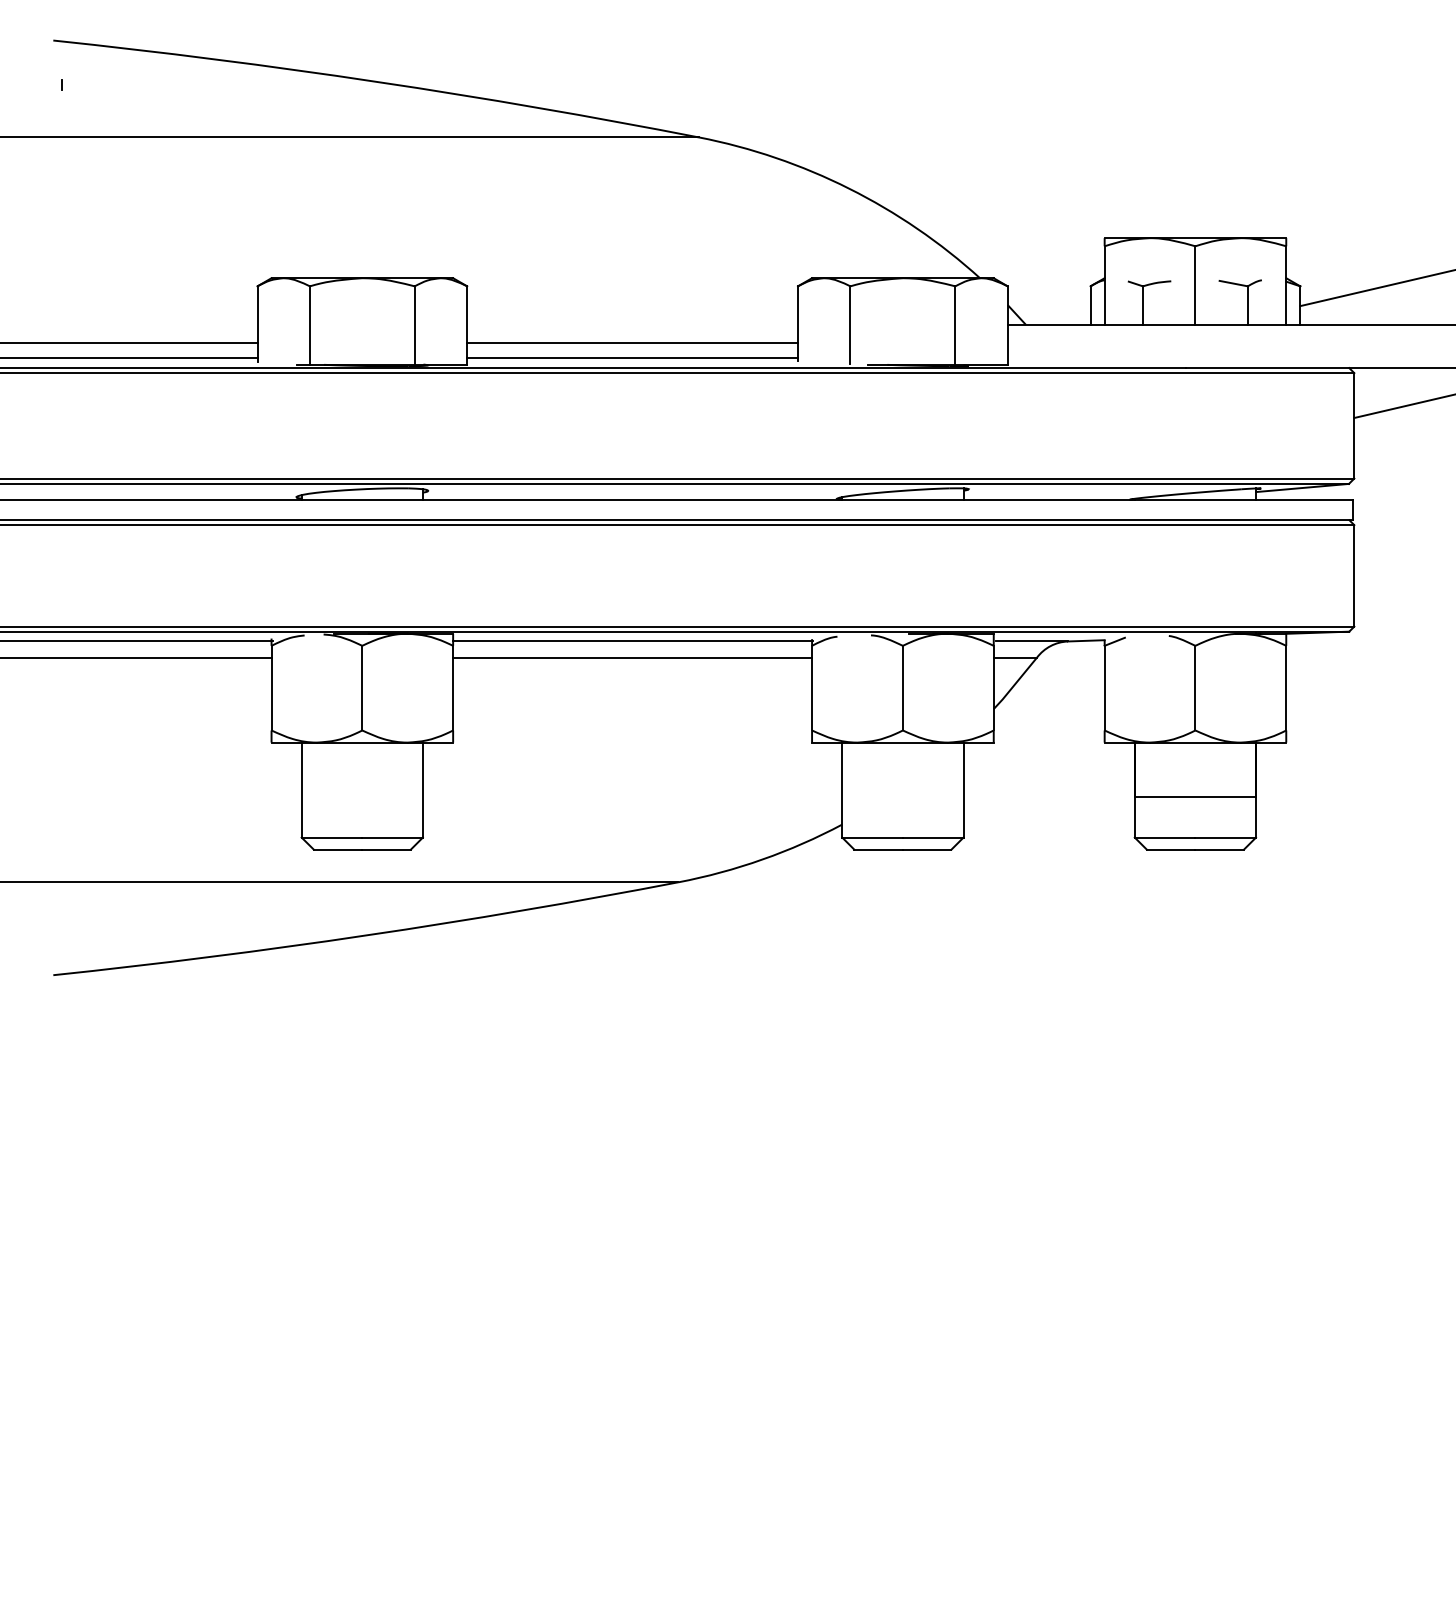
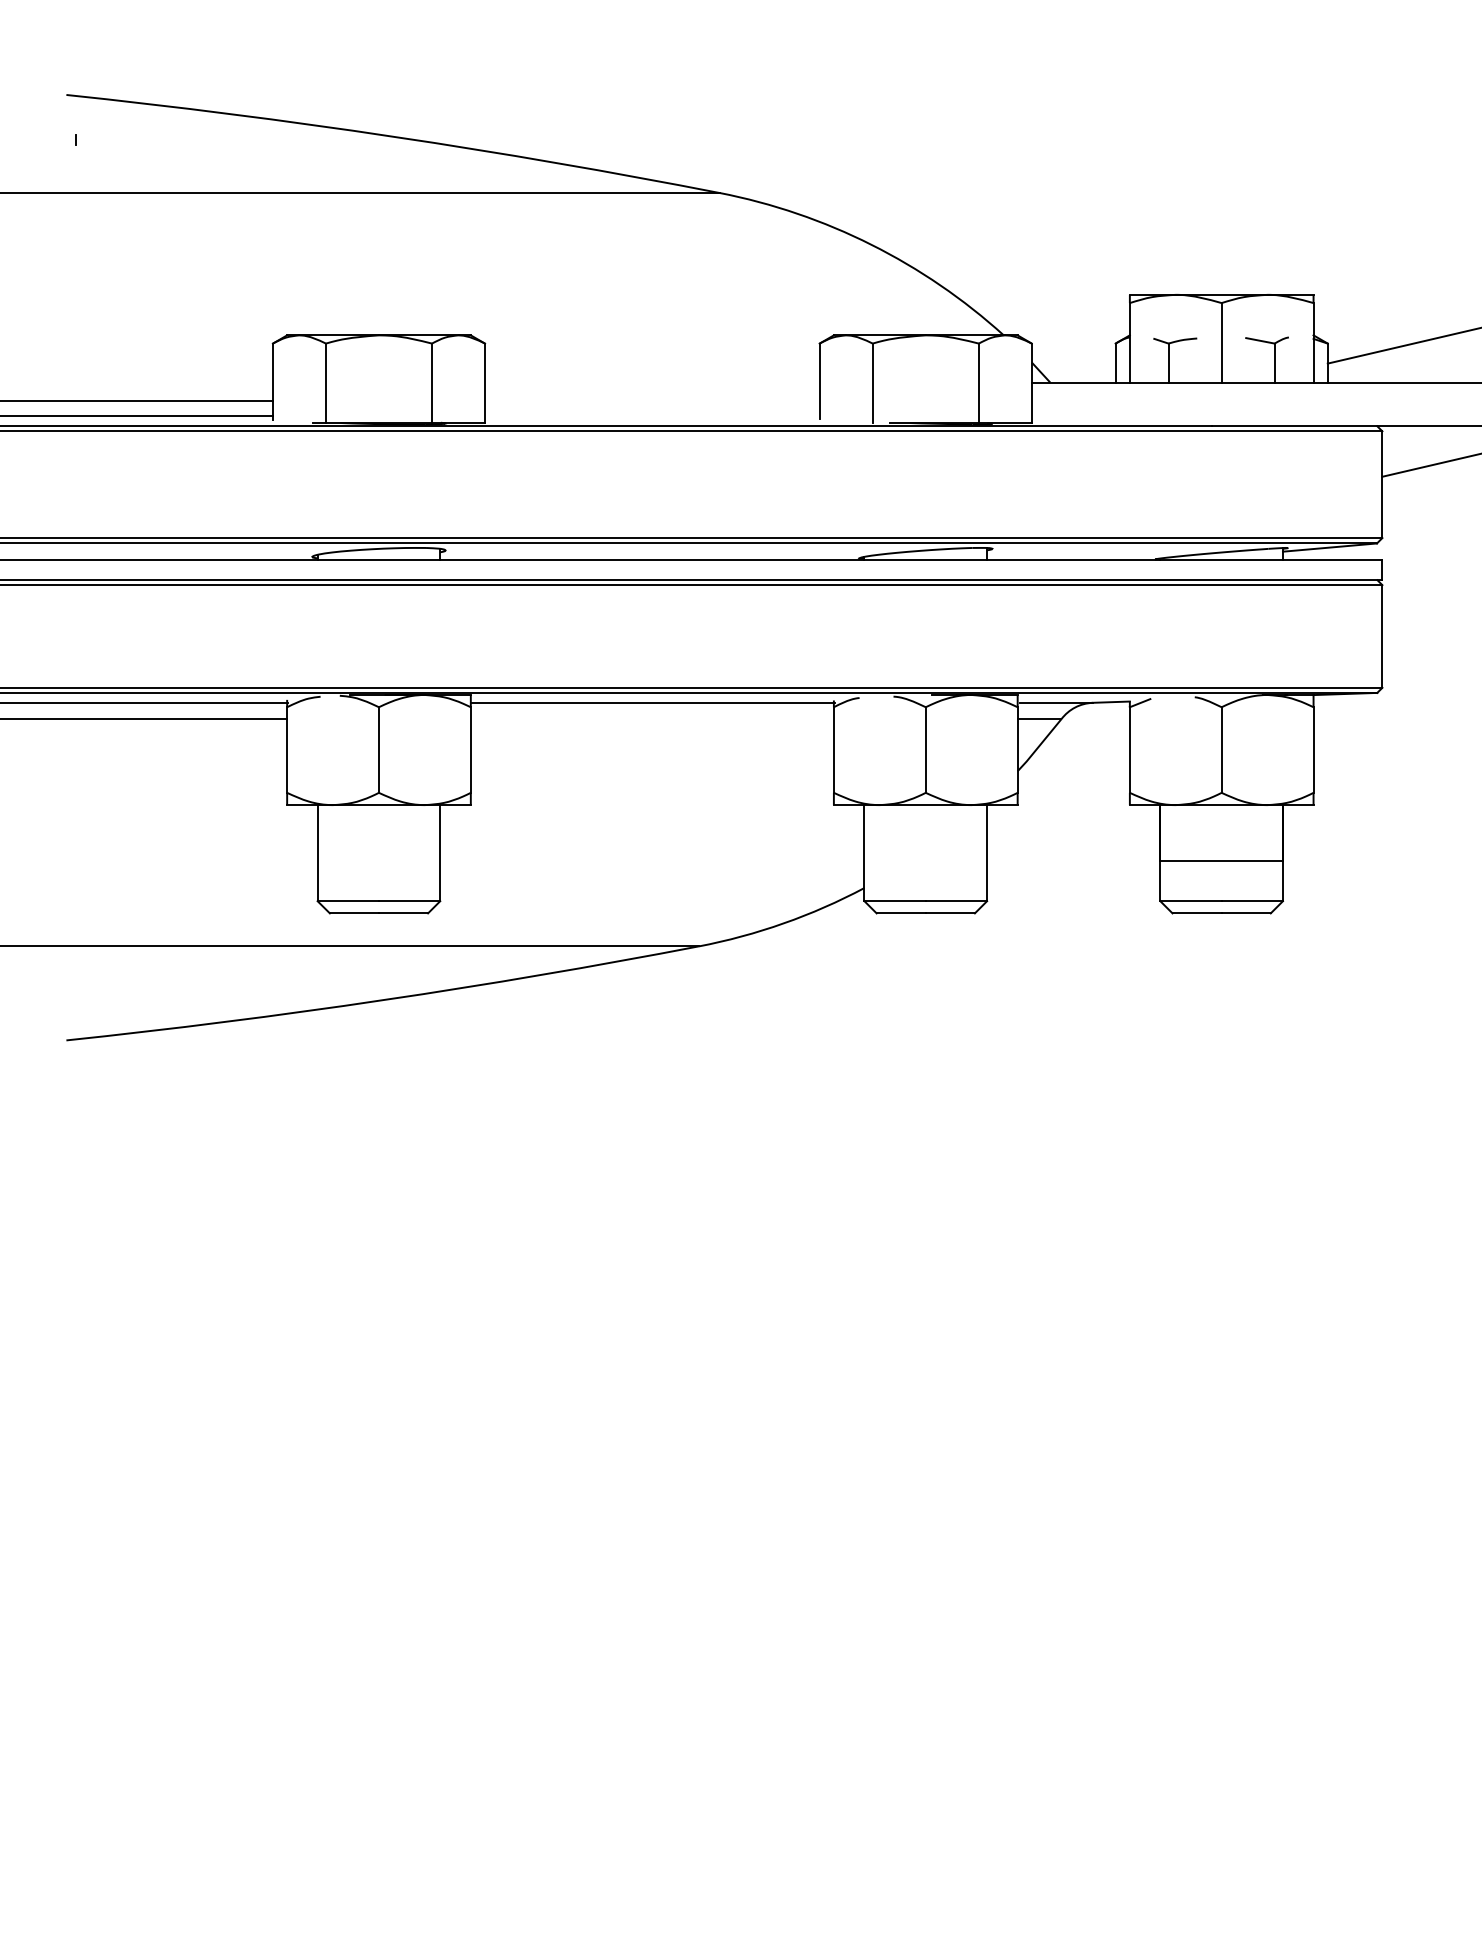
line: (632, 343) -> (652, 401), removed
line: (632, 358) -> (652, 416), removed
line: (631, 657) -> (651, 719), removed

